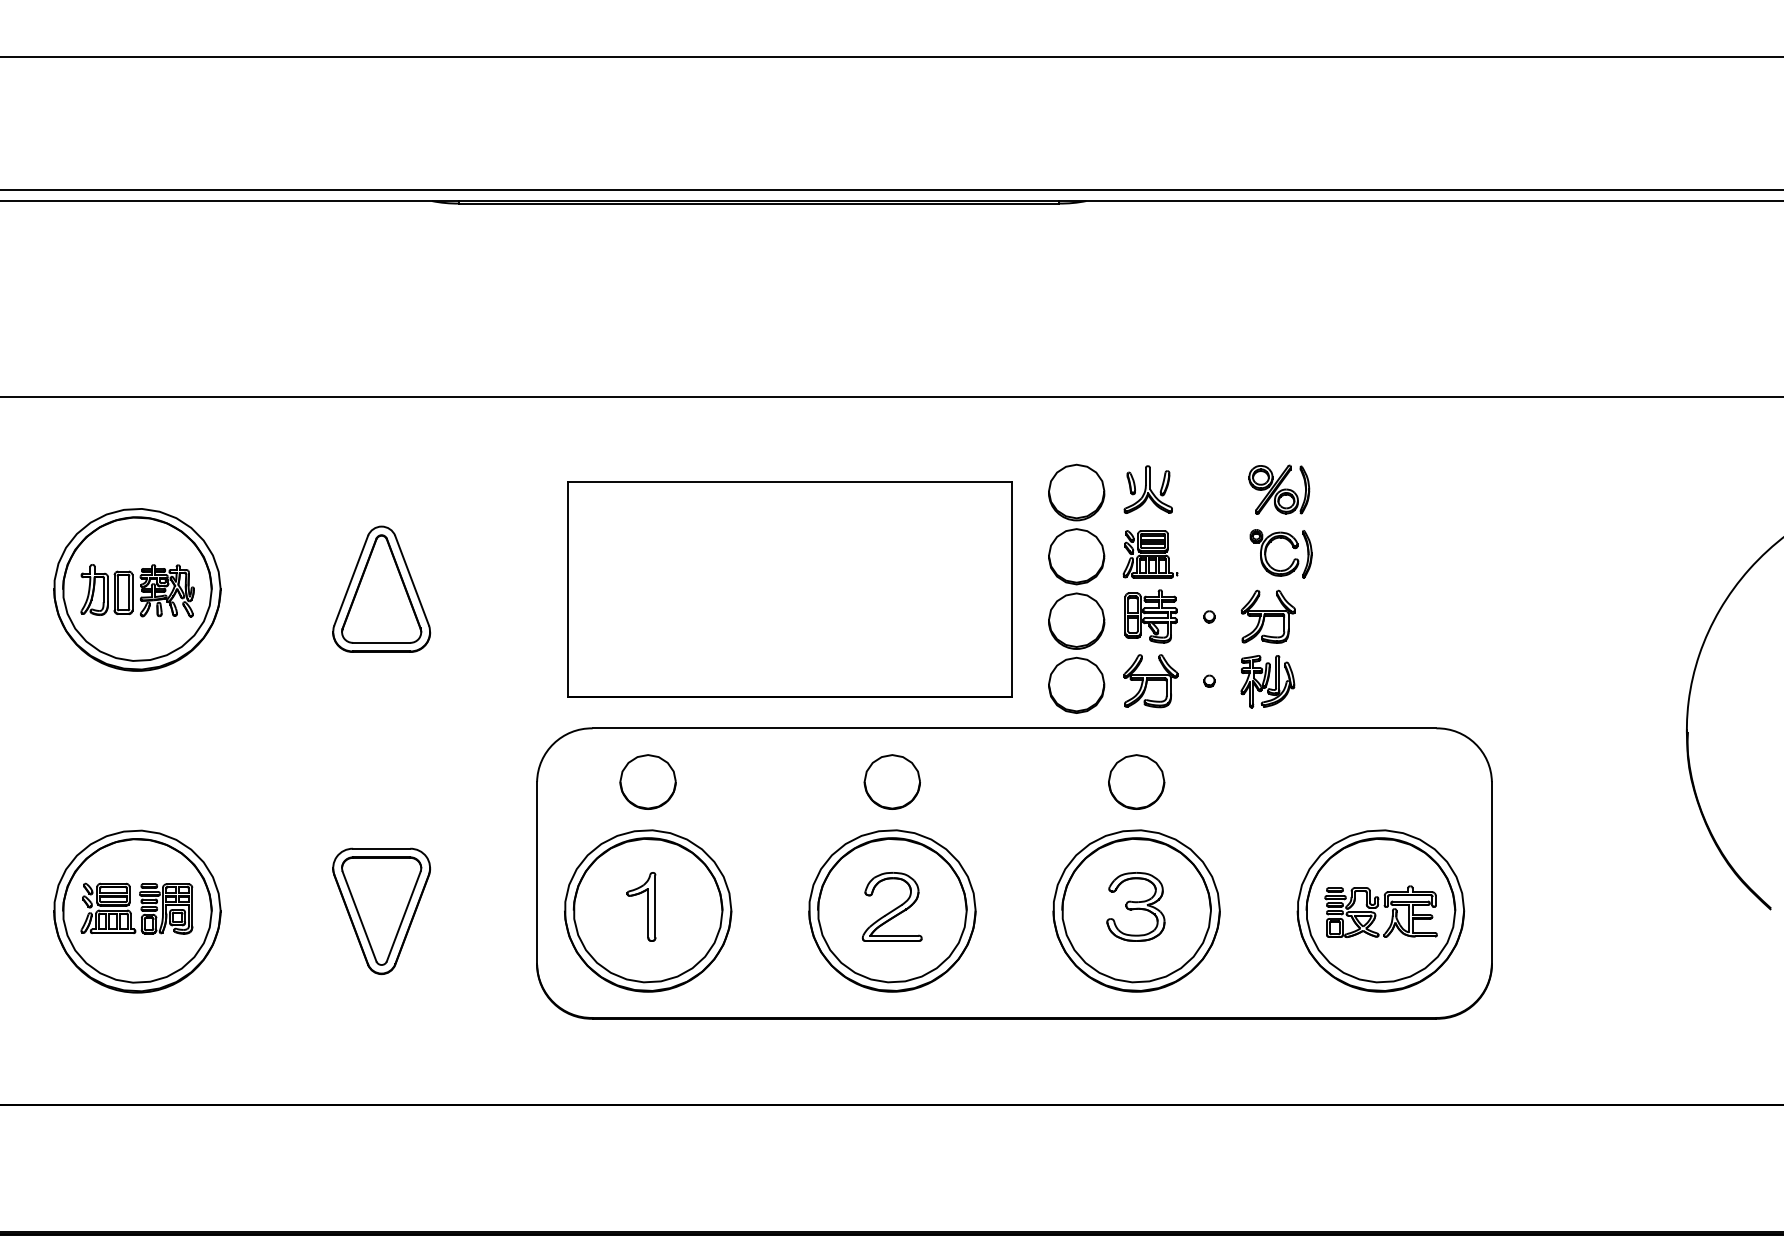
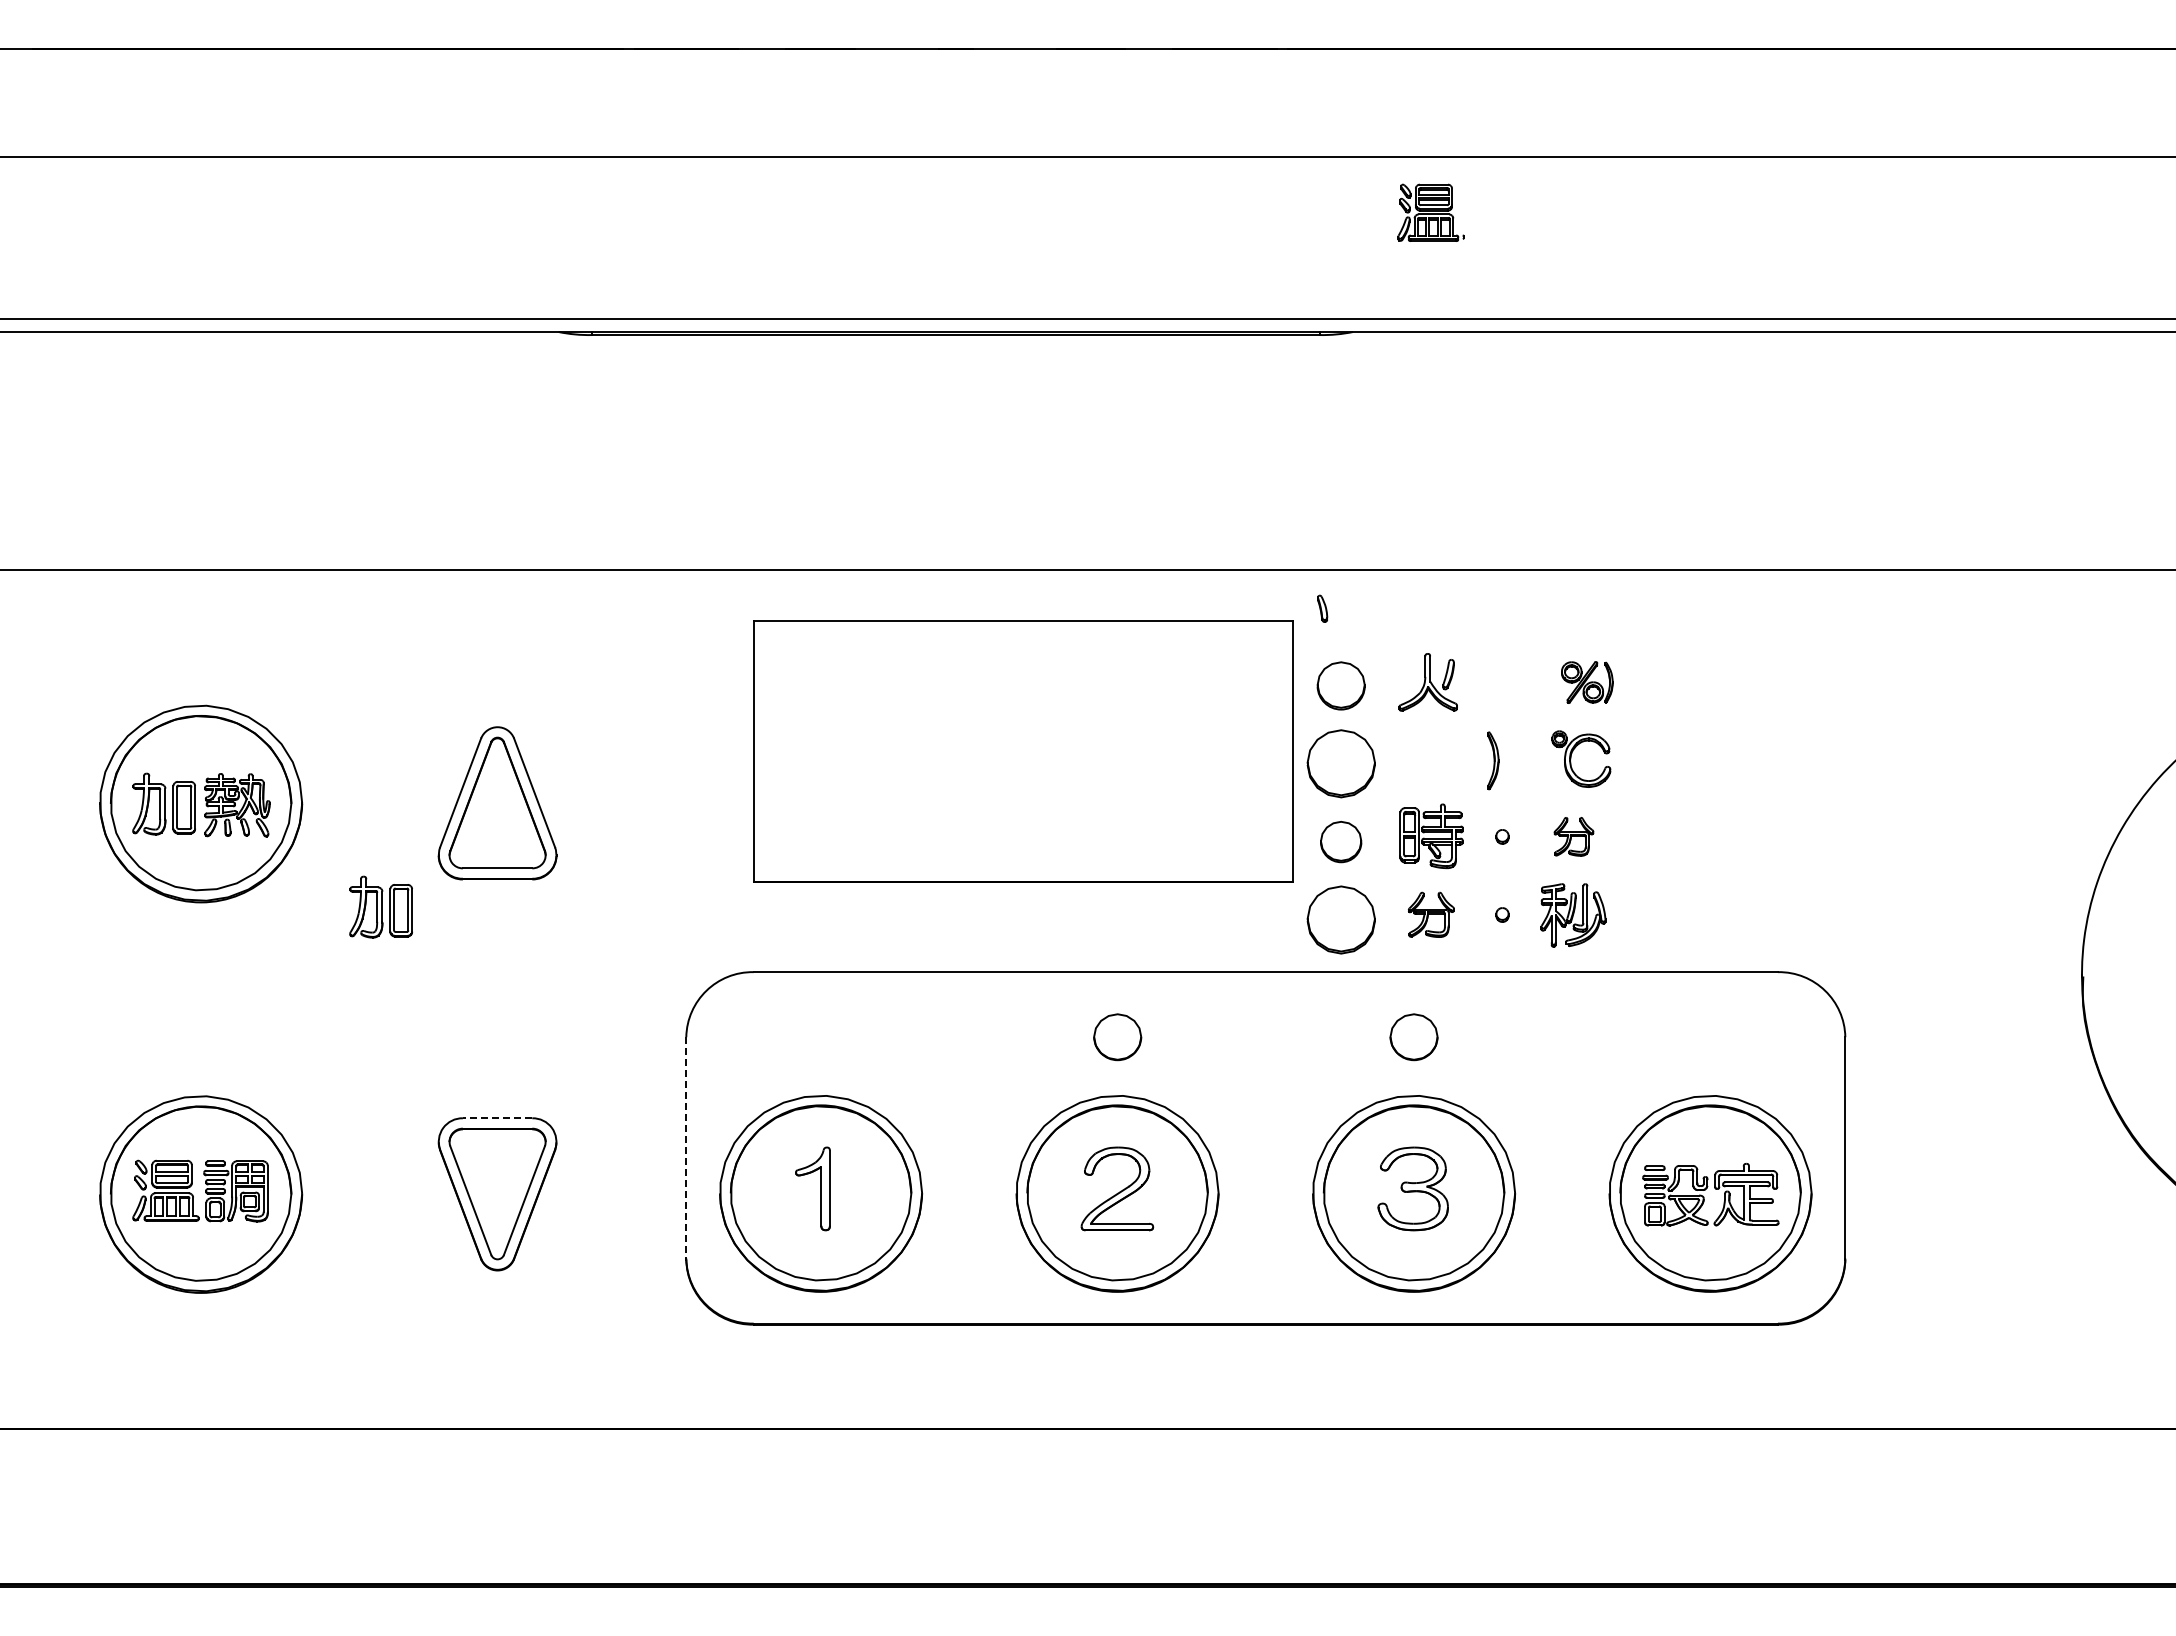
part: (1131, 483) -> (1322, 608), moved
part: (1279, 489) -> (1587, 682), size x0.7
part: (1076, 492) -> (1340, 685), size x0.7
part: (1150, 554) -> (1430, 212), moved
part: (1307, 554) -> (1493, 760), moved
part: (790, 589) -> (1023, 751), moved
part: (1267, 616) -> (1573, 836), size x0.6
part: (1076, 620) -> (1340, 841), size x0.6
part: (285, 674) -> (380, 906), added
part: (1150, 680) -> (1431, 914), size x0.7
part: (647, 781) -> (820, 1036), removed
part: (892, 781) -> (1117, 1036), size x0.7
part: (1136, 781) -> (1413, 1036), size x0.7
line: (381, 848) -> (497, 1118), solid -> dashed
line: (537, 872) -> (686, 1147), solid -> dashed

